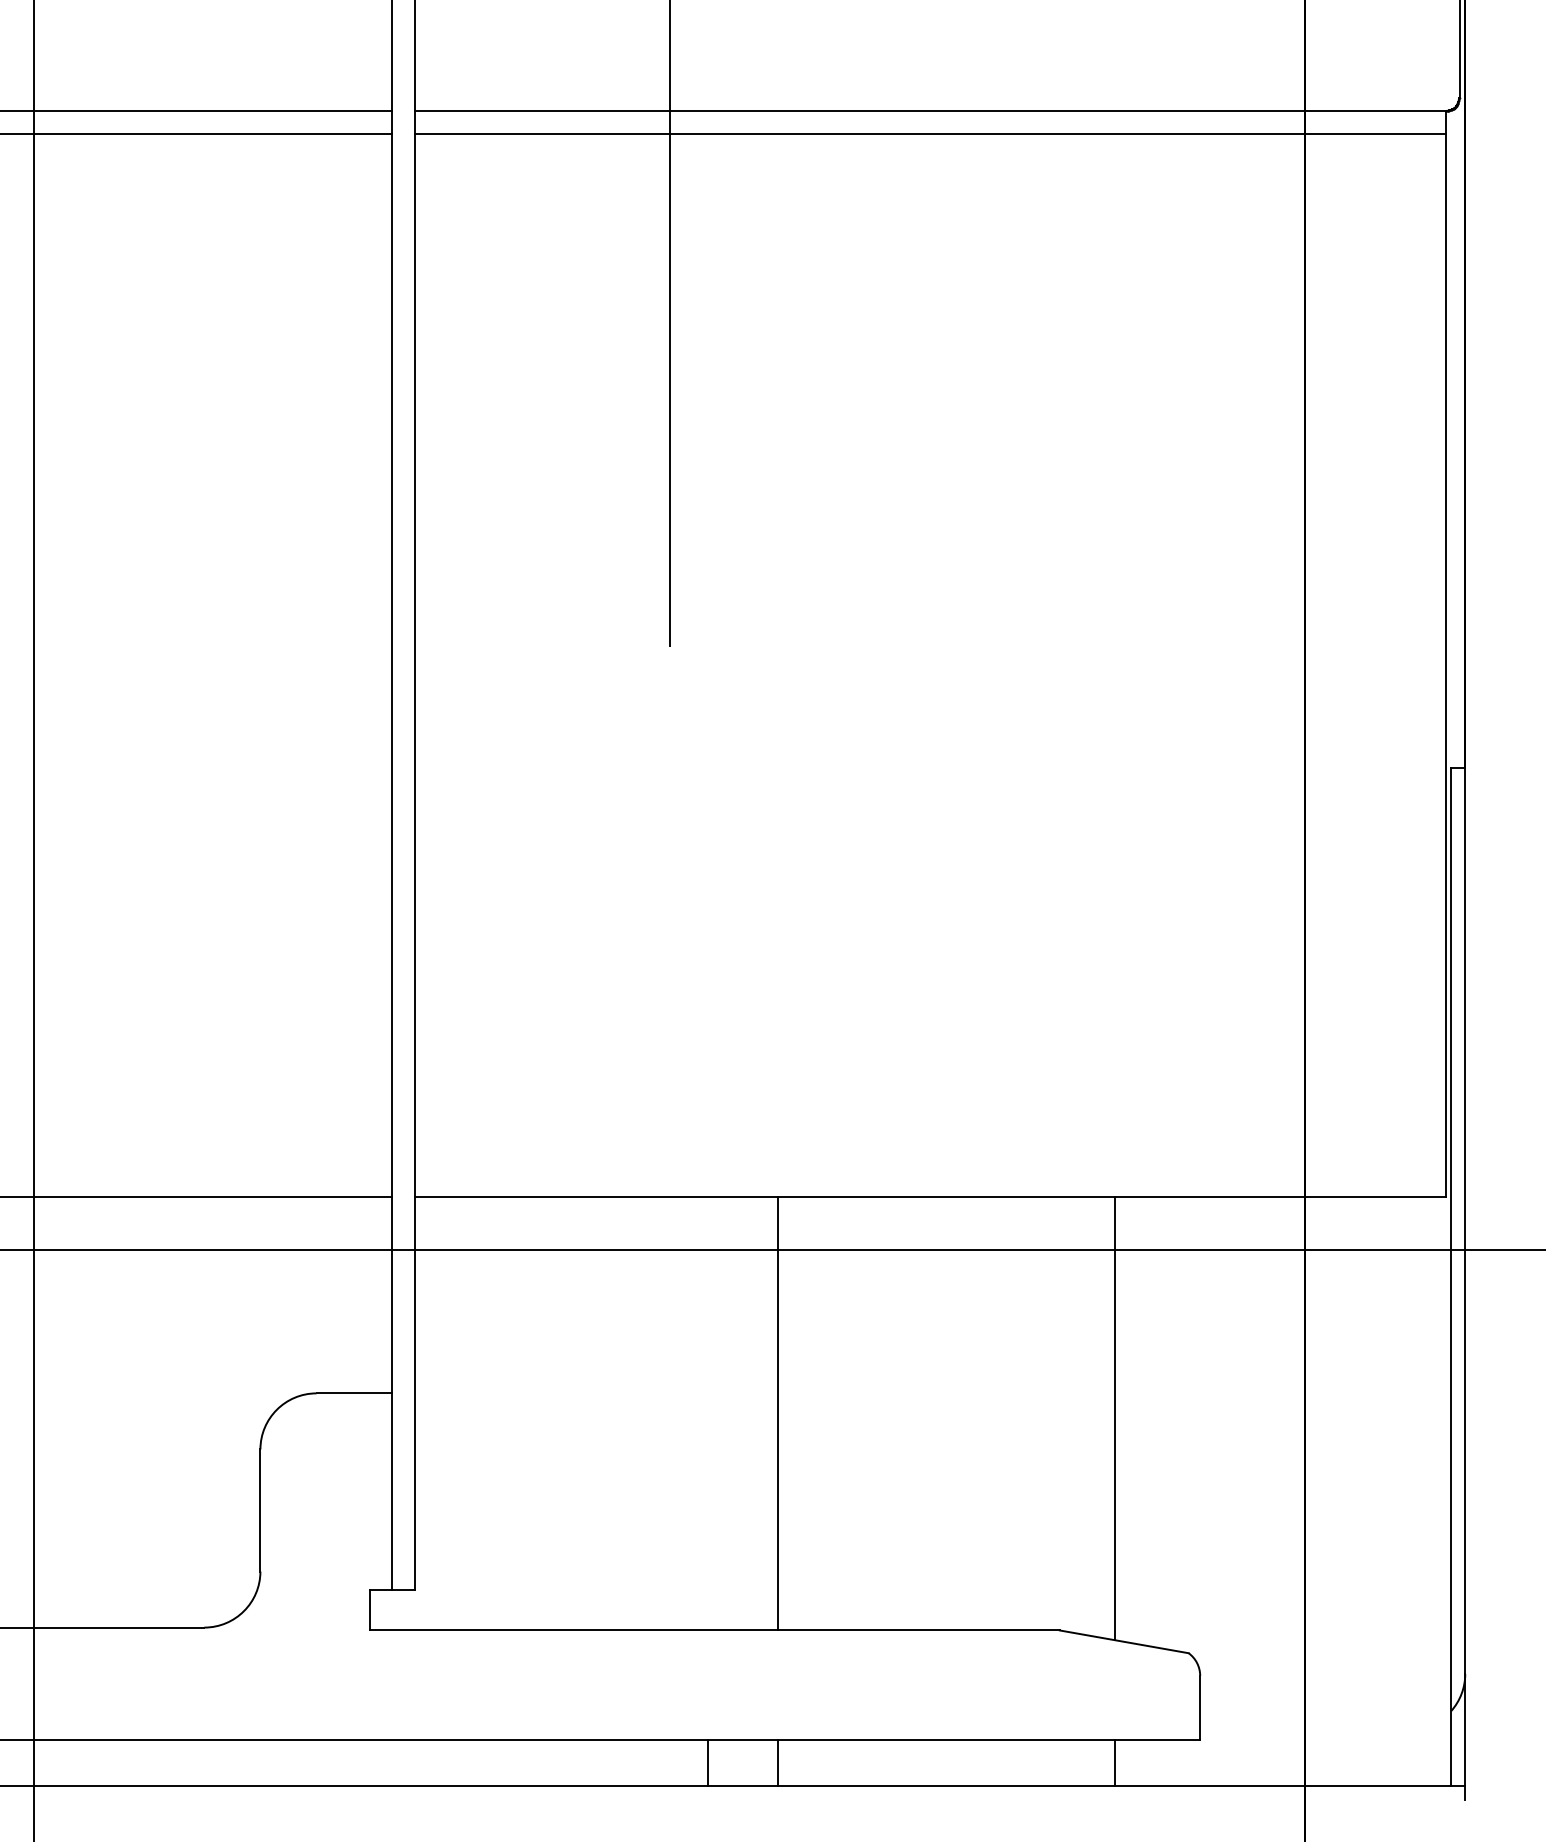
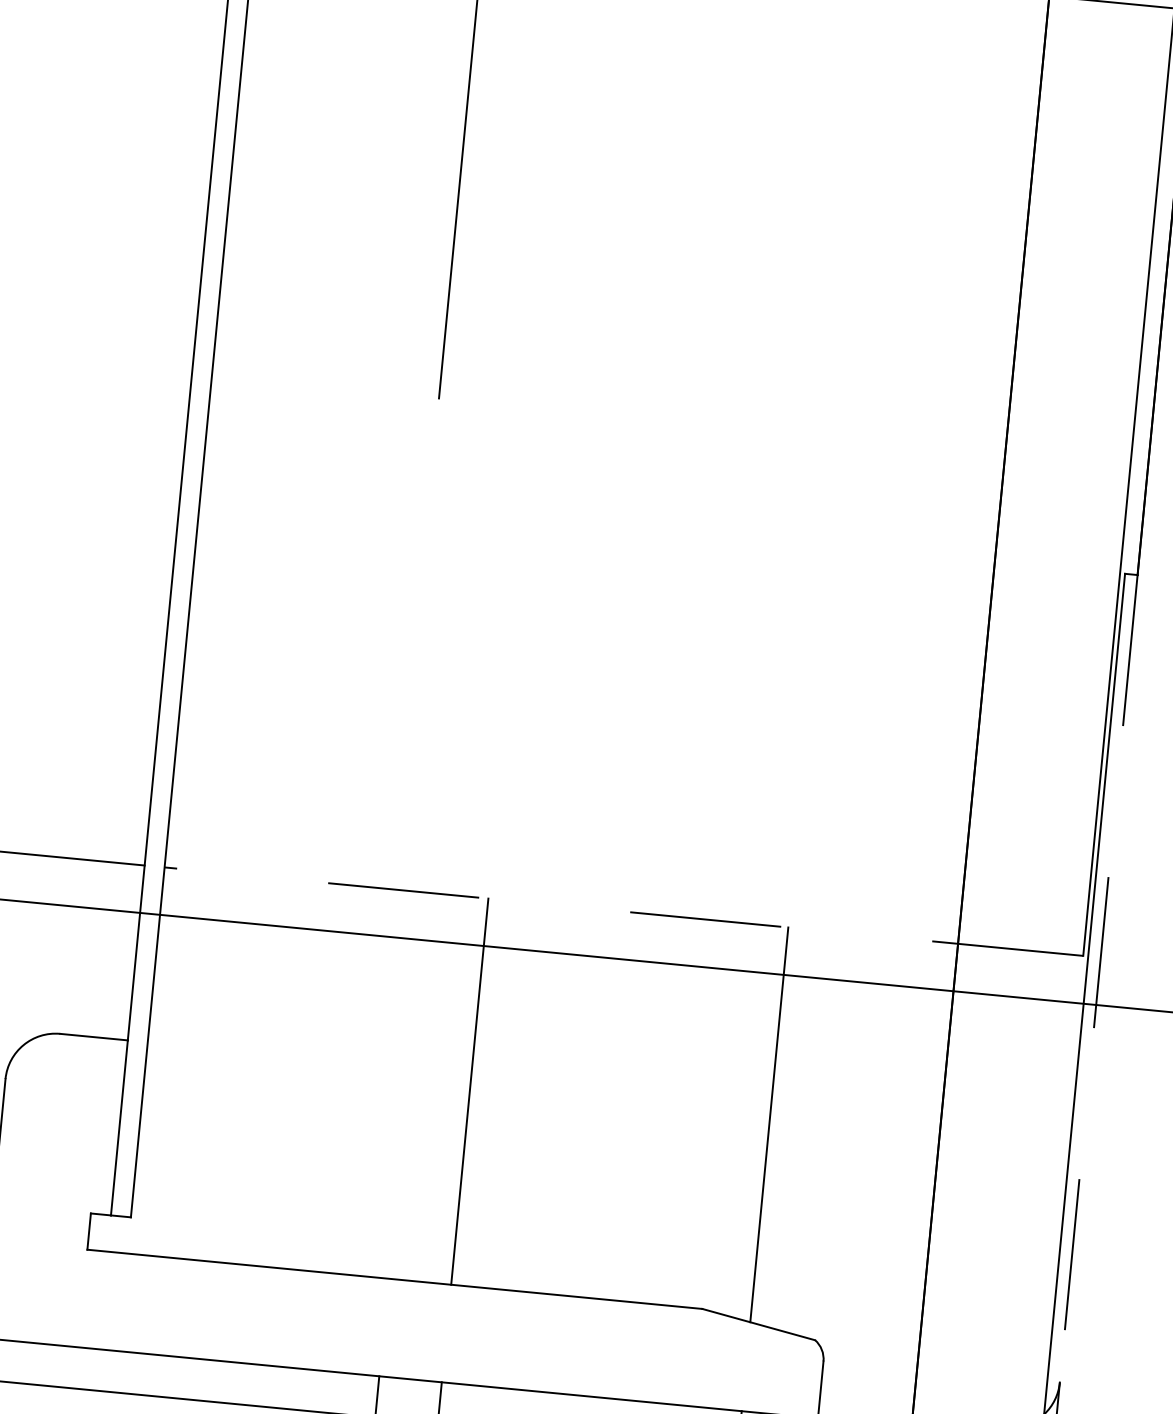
line: (929, 1197) -> (623, 911), solid -> dashed
line: (1465, 1221) -> (1098, 979), solid -> dashed

